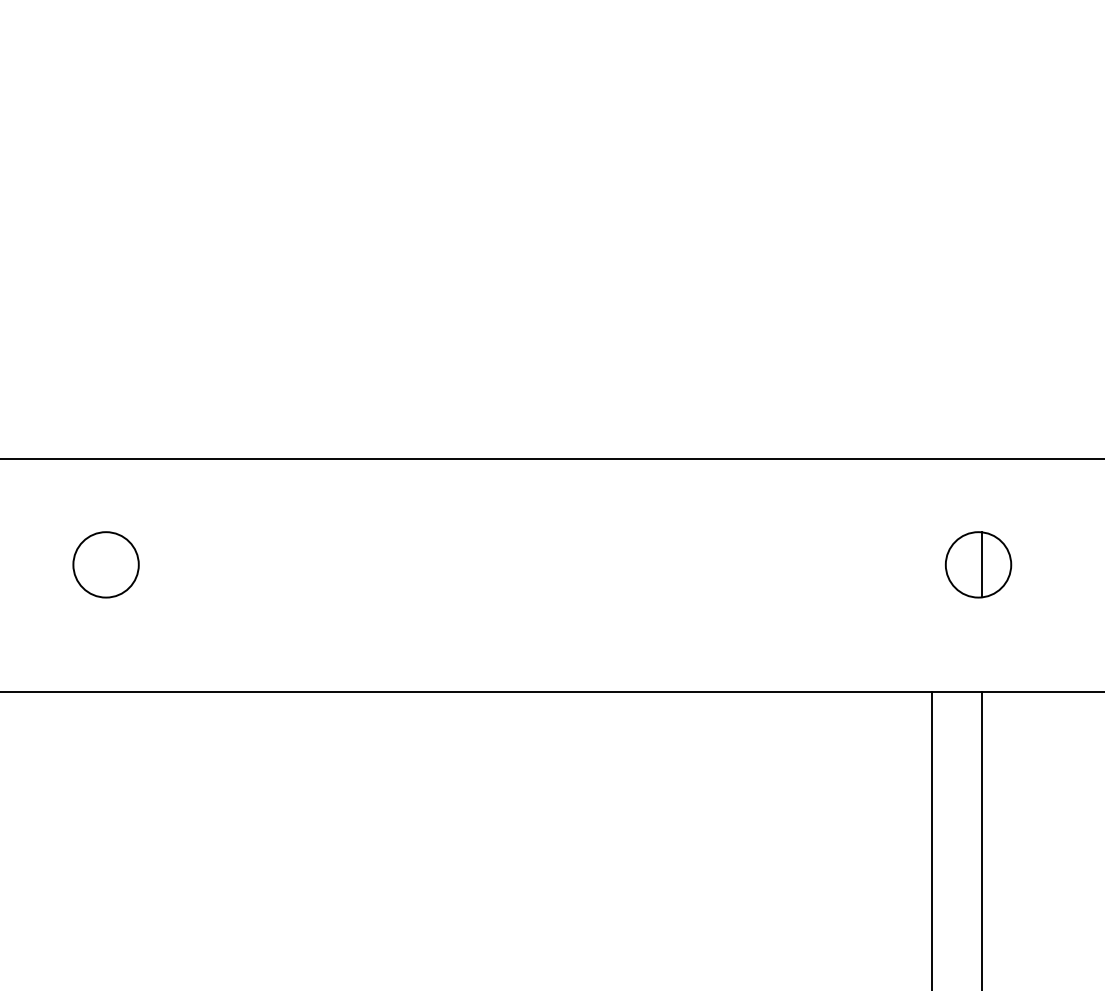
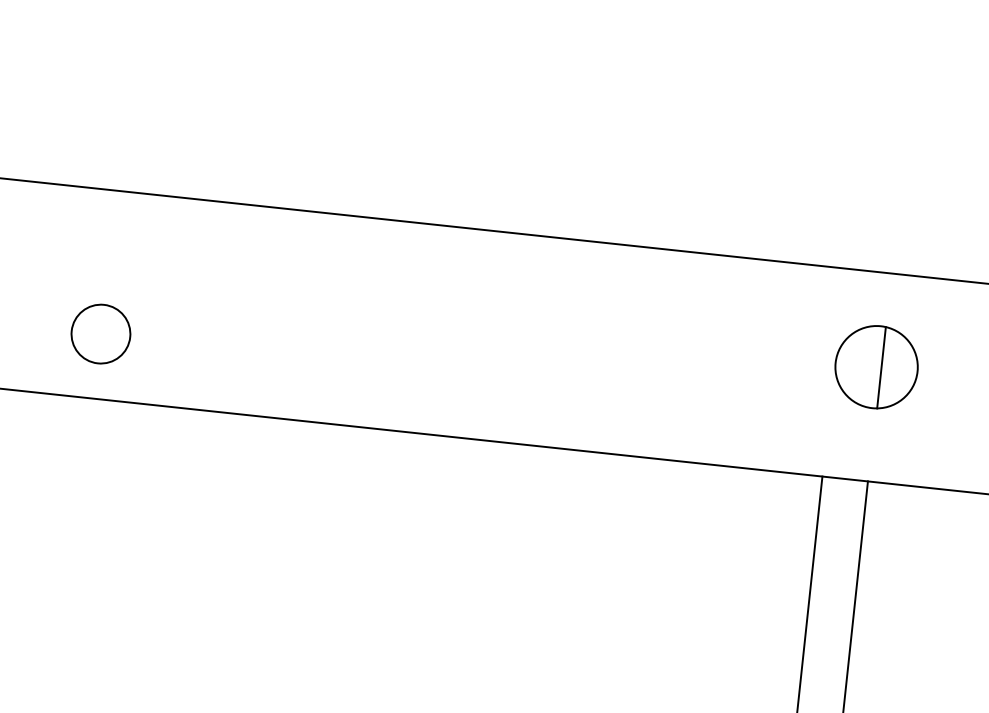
circle: (105, 564) -> (100, 333), moved
part: (978, 564) -> (876, 366), size x1.4

